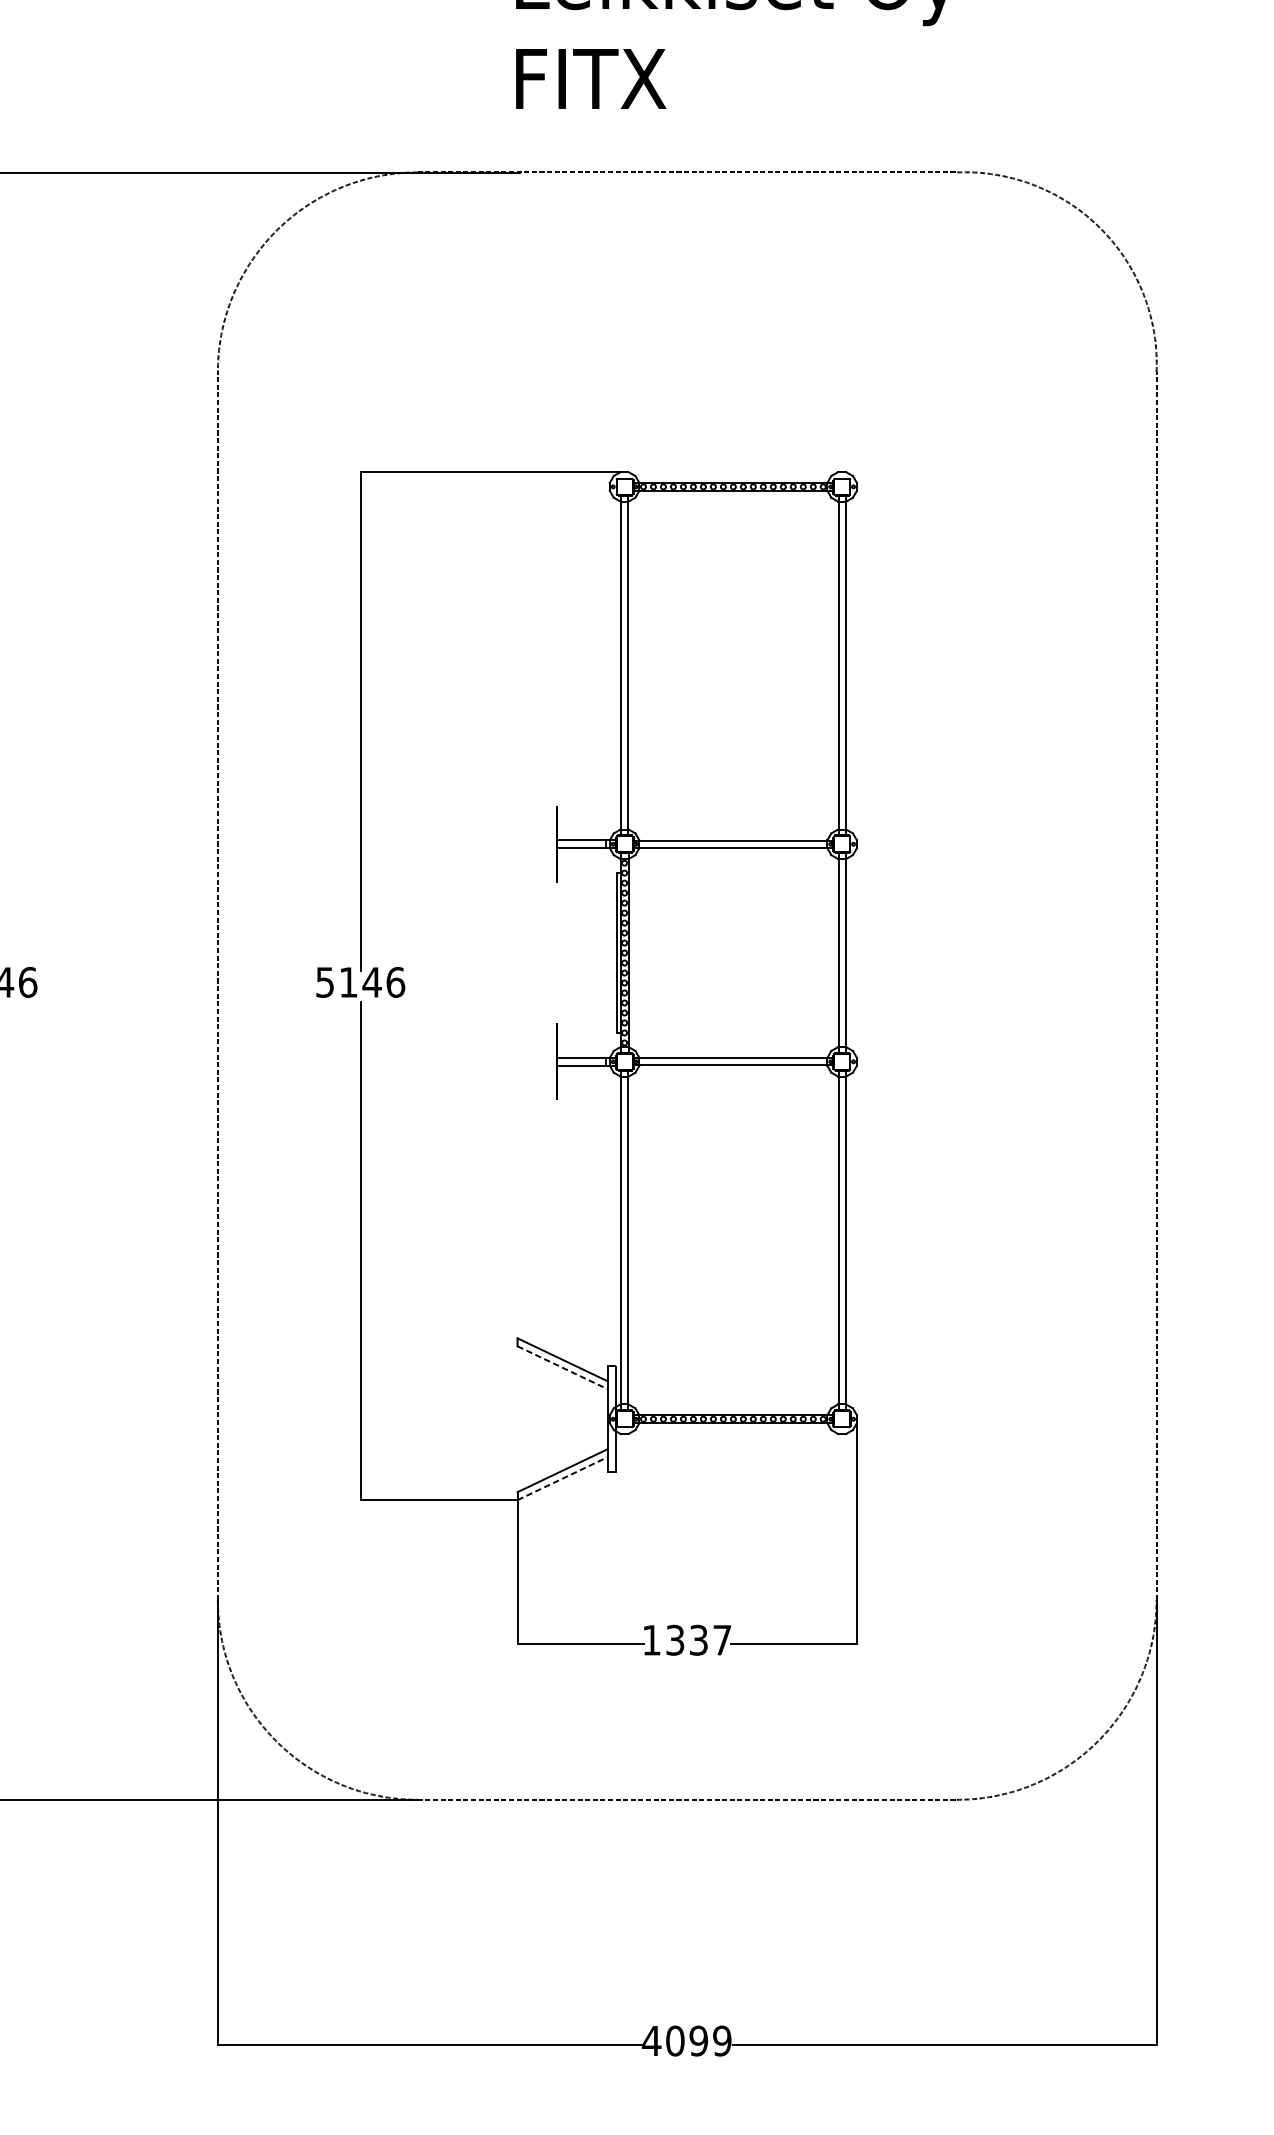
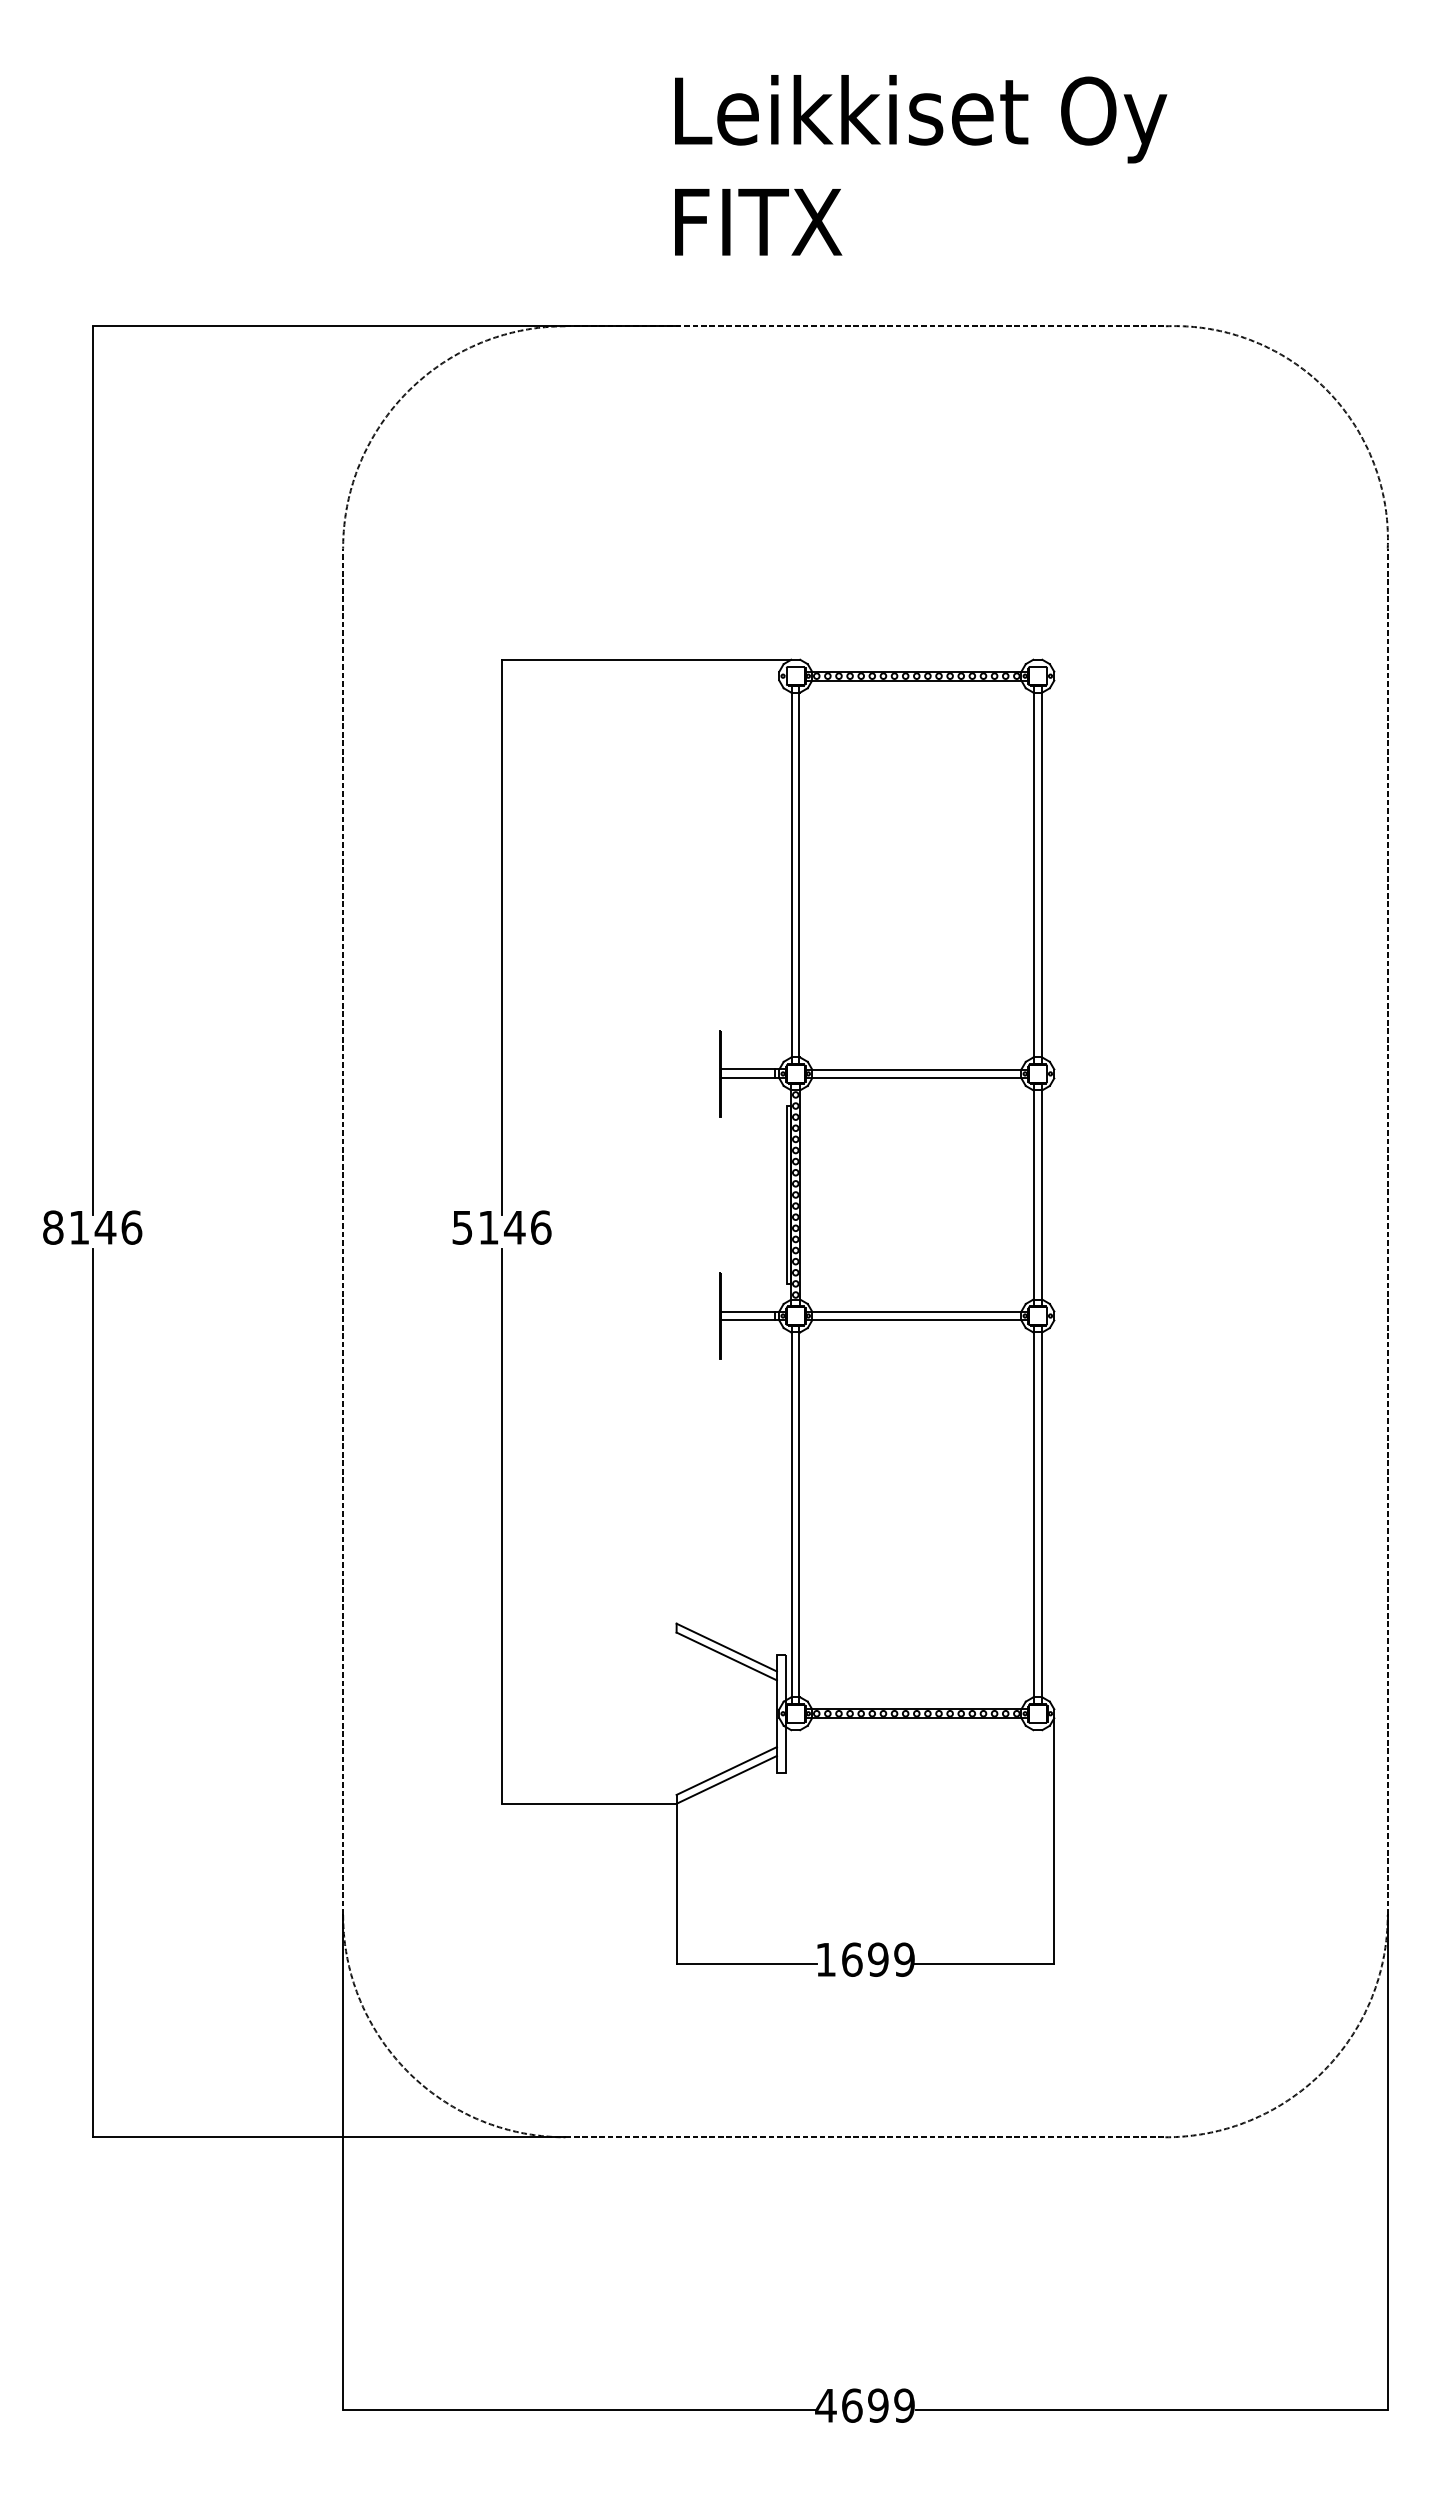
line: (562, 1367) -> (726, 1656), dashed -> solid
line: (562, 1478) -> (726, 1779), dashed -> solid
text: (698, 1640) -> (878, 1959), 1337 -> 1699
text: (675, 2040) -> (852, 2405), 4099 -> 4699

